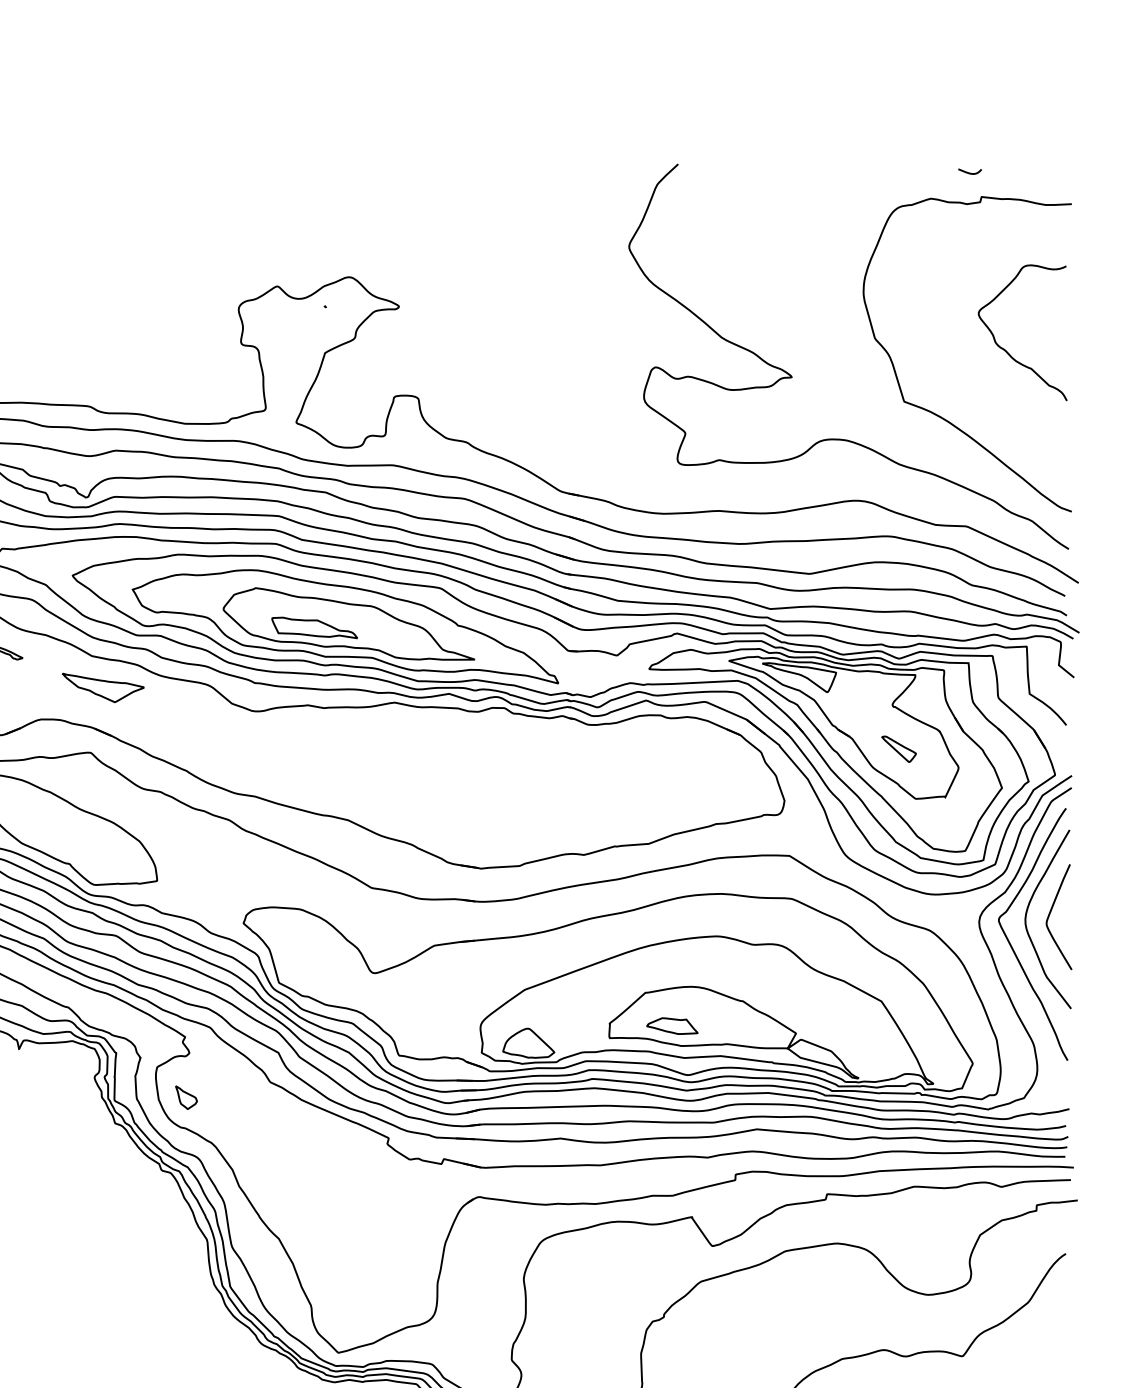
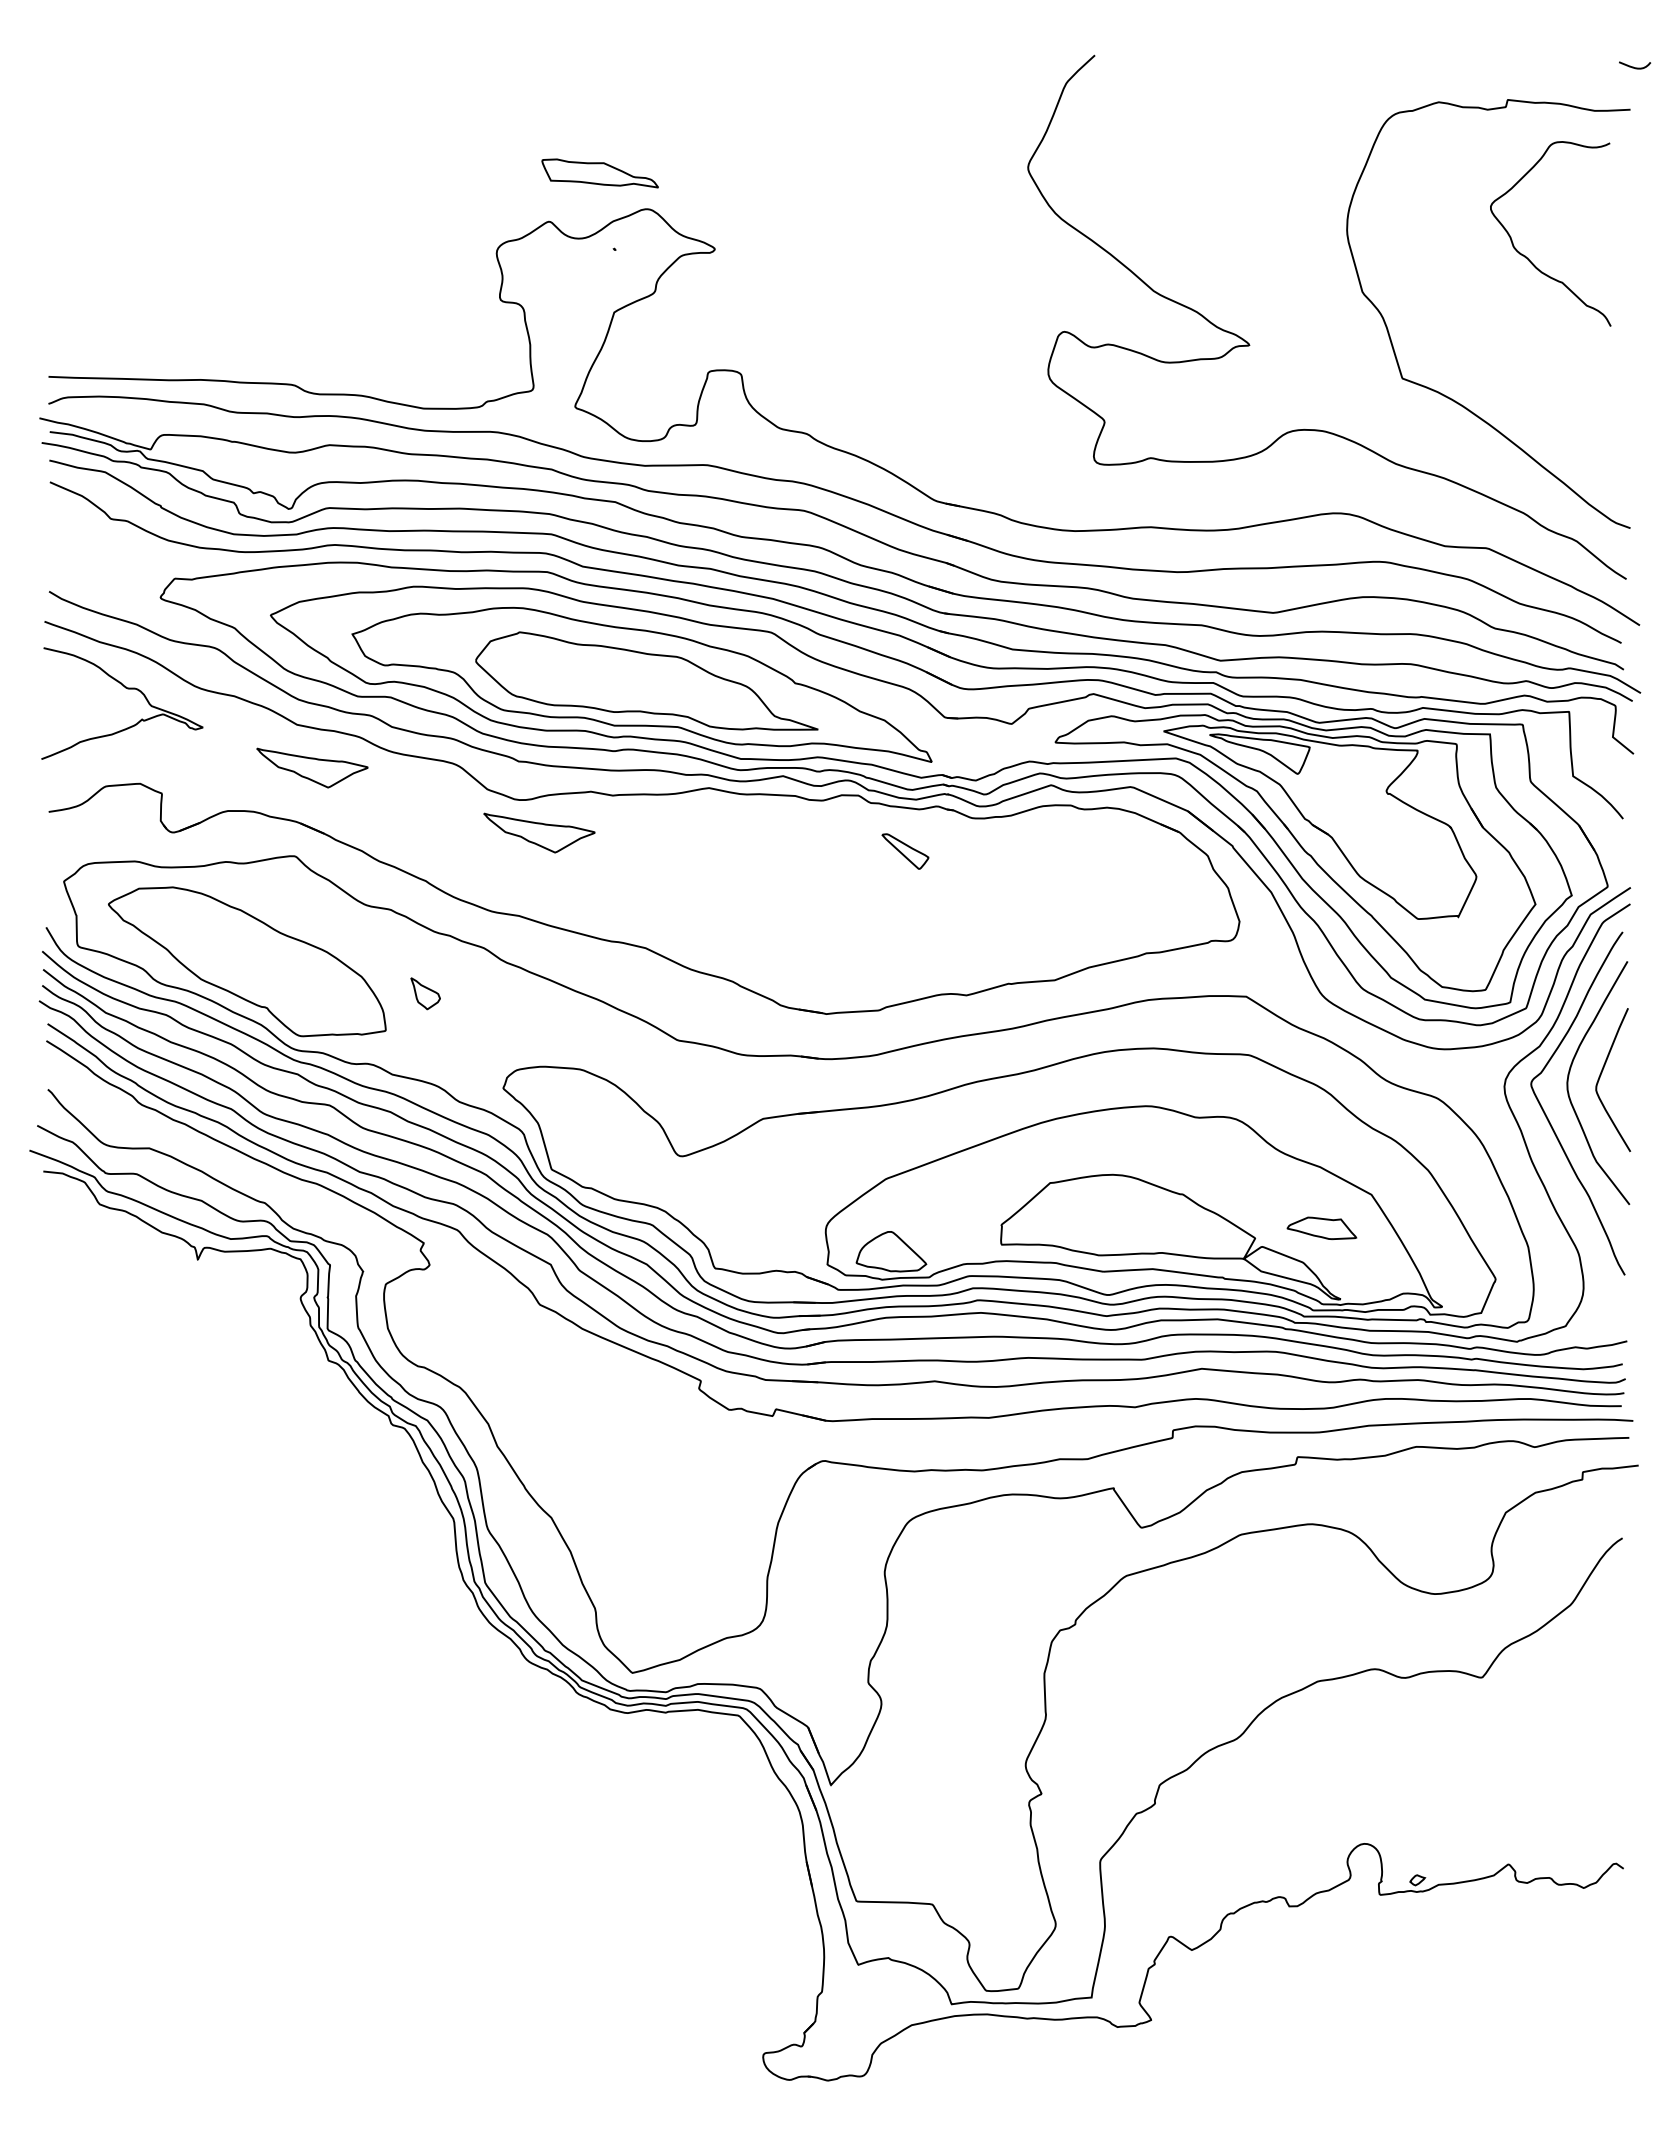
curve: (970, 173) -> (1635, 67), moved
curve: (1004, 349) -> (1526, 256), moved
part: (314, 627) -> (599, 173), moved
part: (270, 735) -> (539, 832), added
part: (899, 749) -> (905, 851), moved
part: (672, 1026) -> (1321, 1228), moved
part: (186, 1097) -> (425, 993), moved

